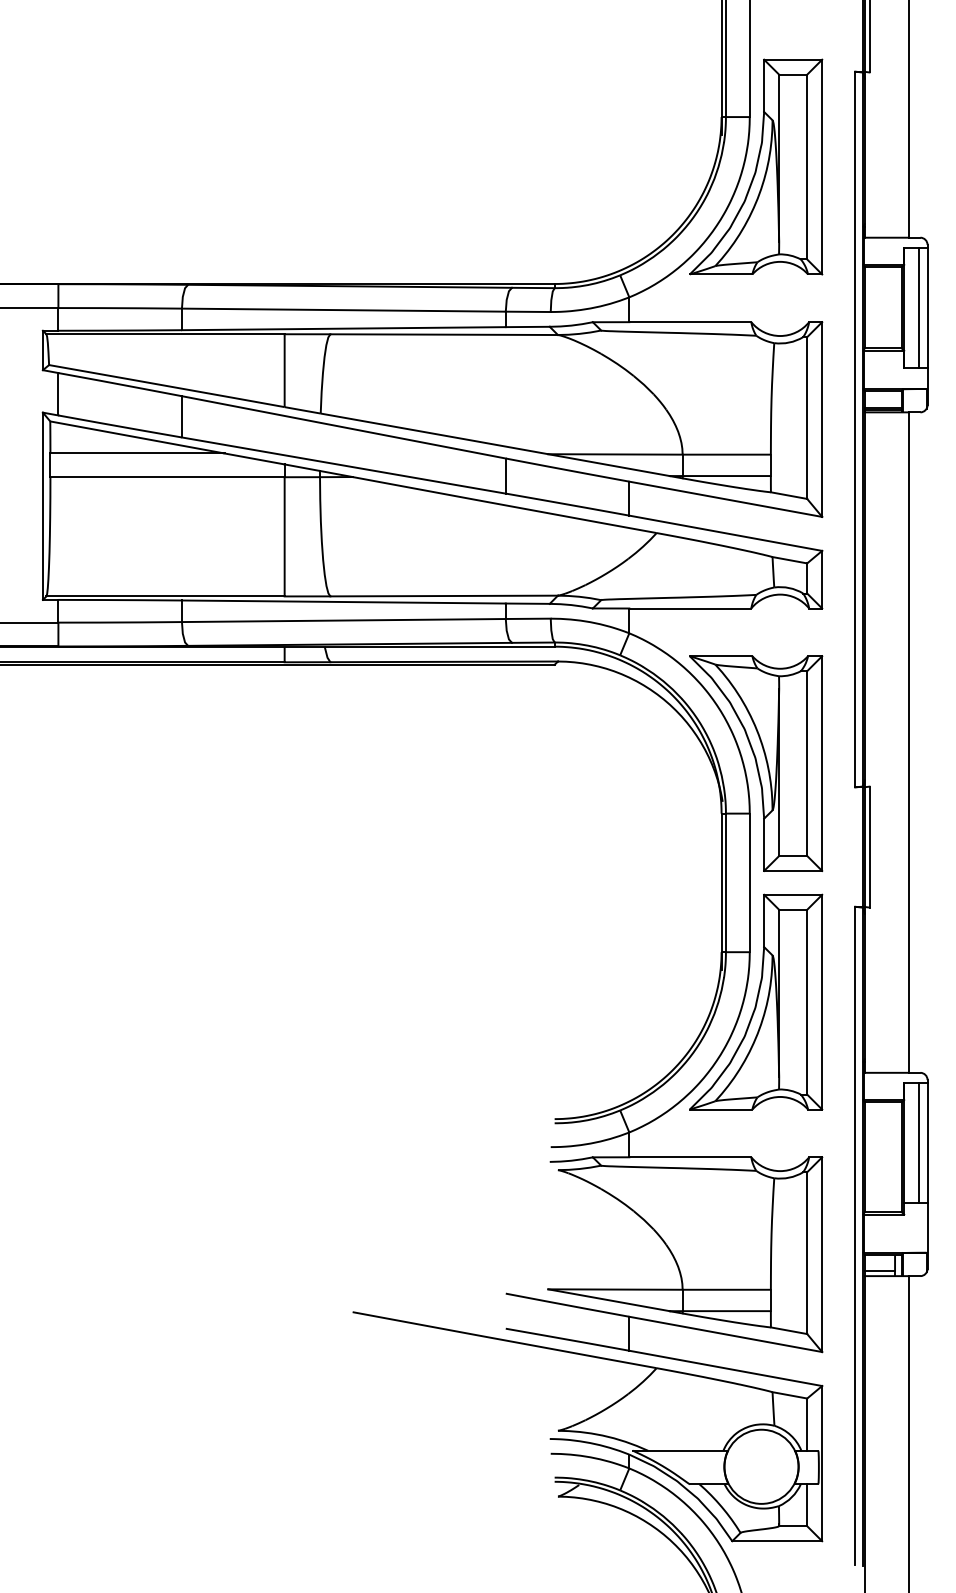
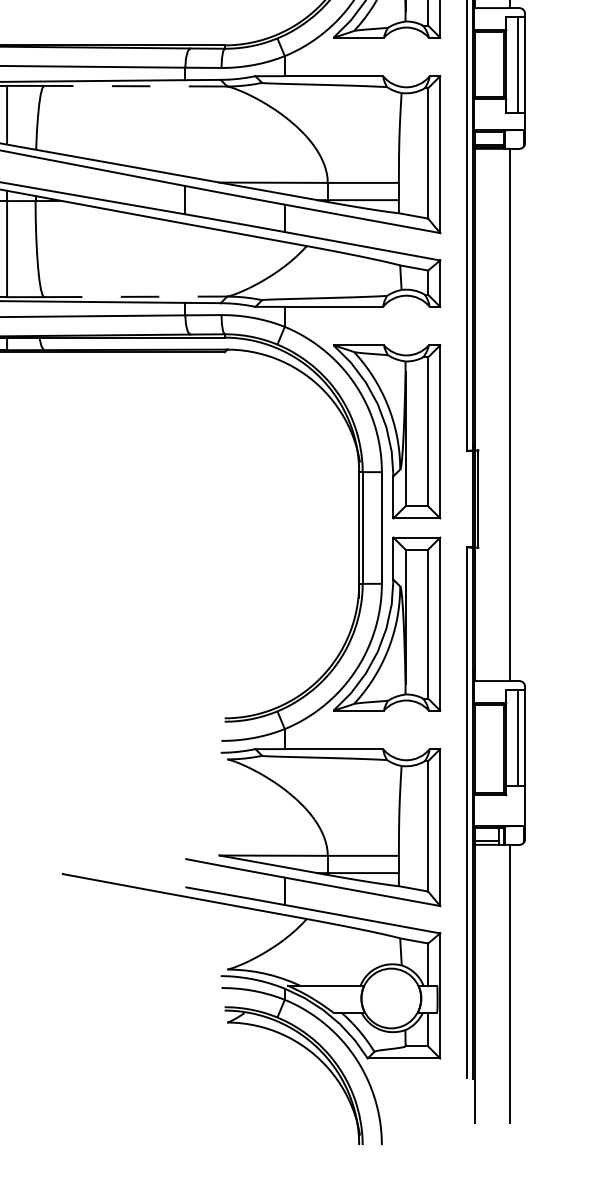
line: (444, 334) -> (135, 86), solid -> dashed
line: (444, 596) -> (135, 297), solid -> dashed

